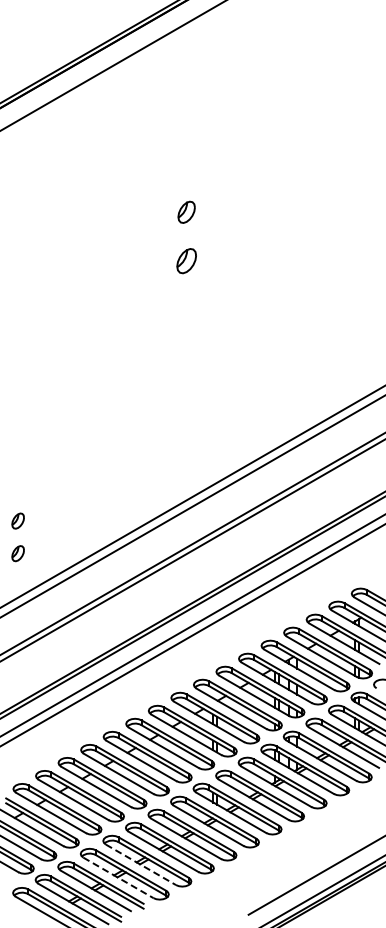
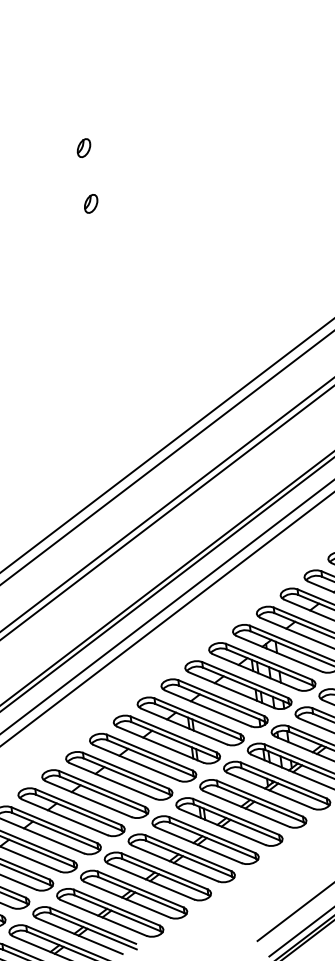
part: (186, 211) -> (83, 147), size x0.71
part: (186, 260) -> (90, 203), size x0.62
line: (141, 865) -> (128, 900), dashed -> solid
line: (118, 878) -> (103, 918), dashed -> solid

